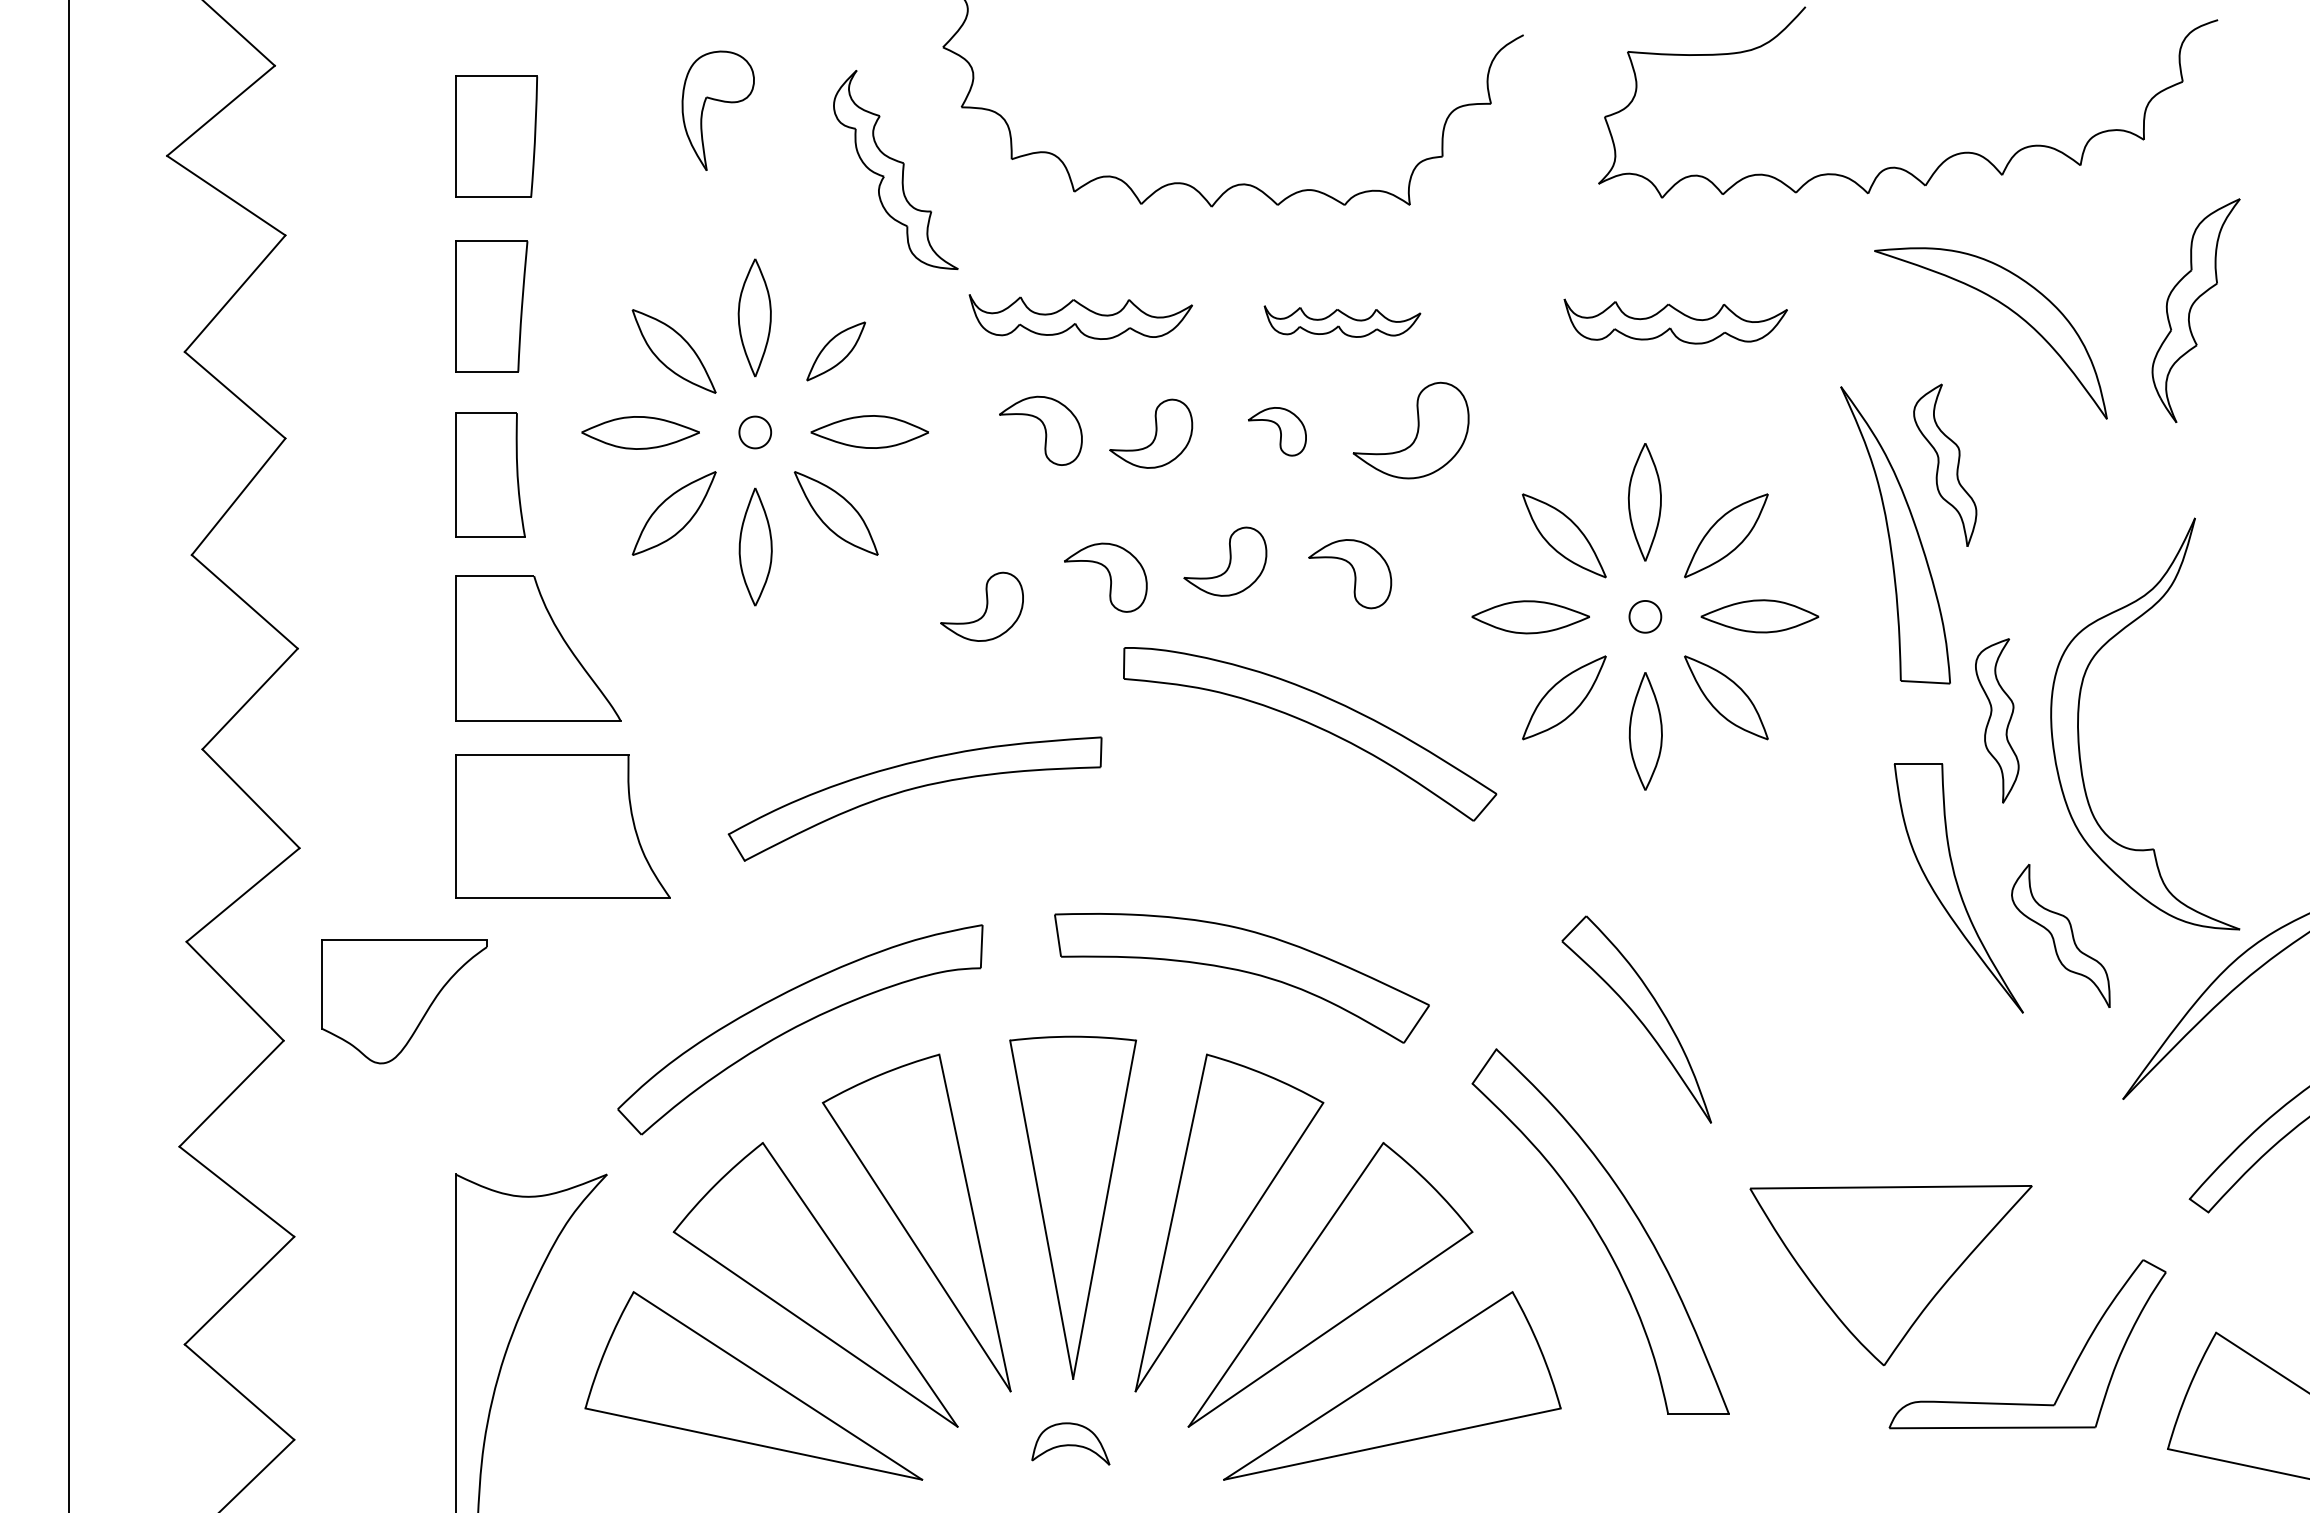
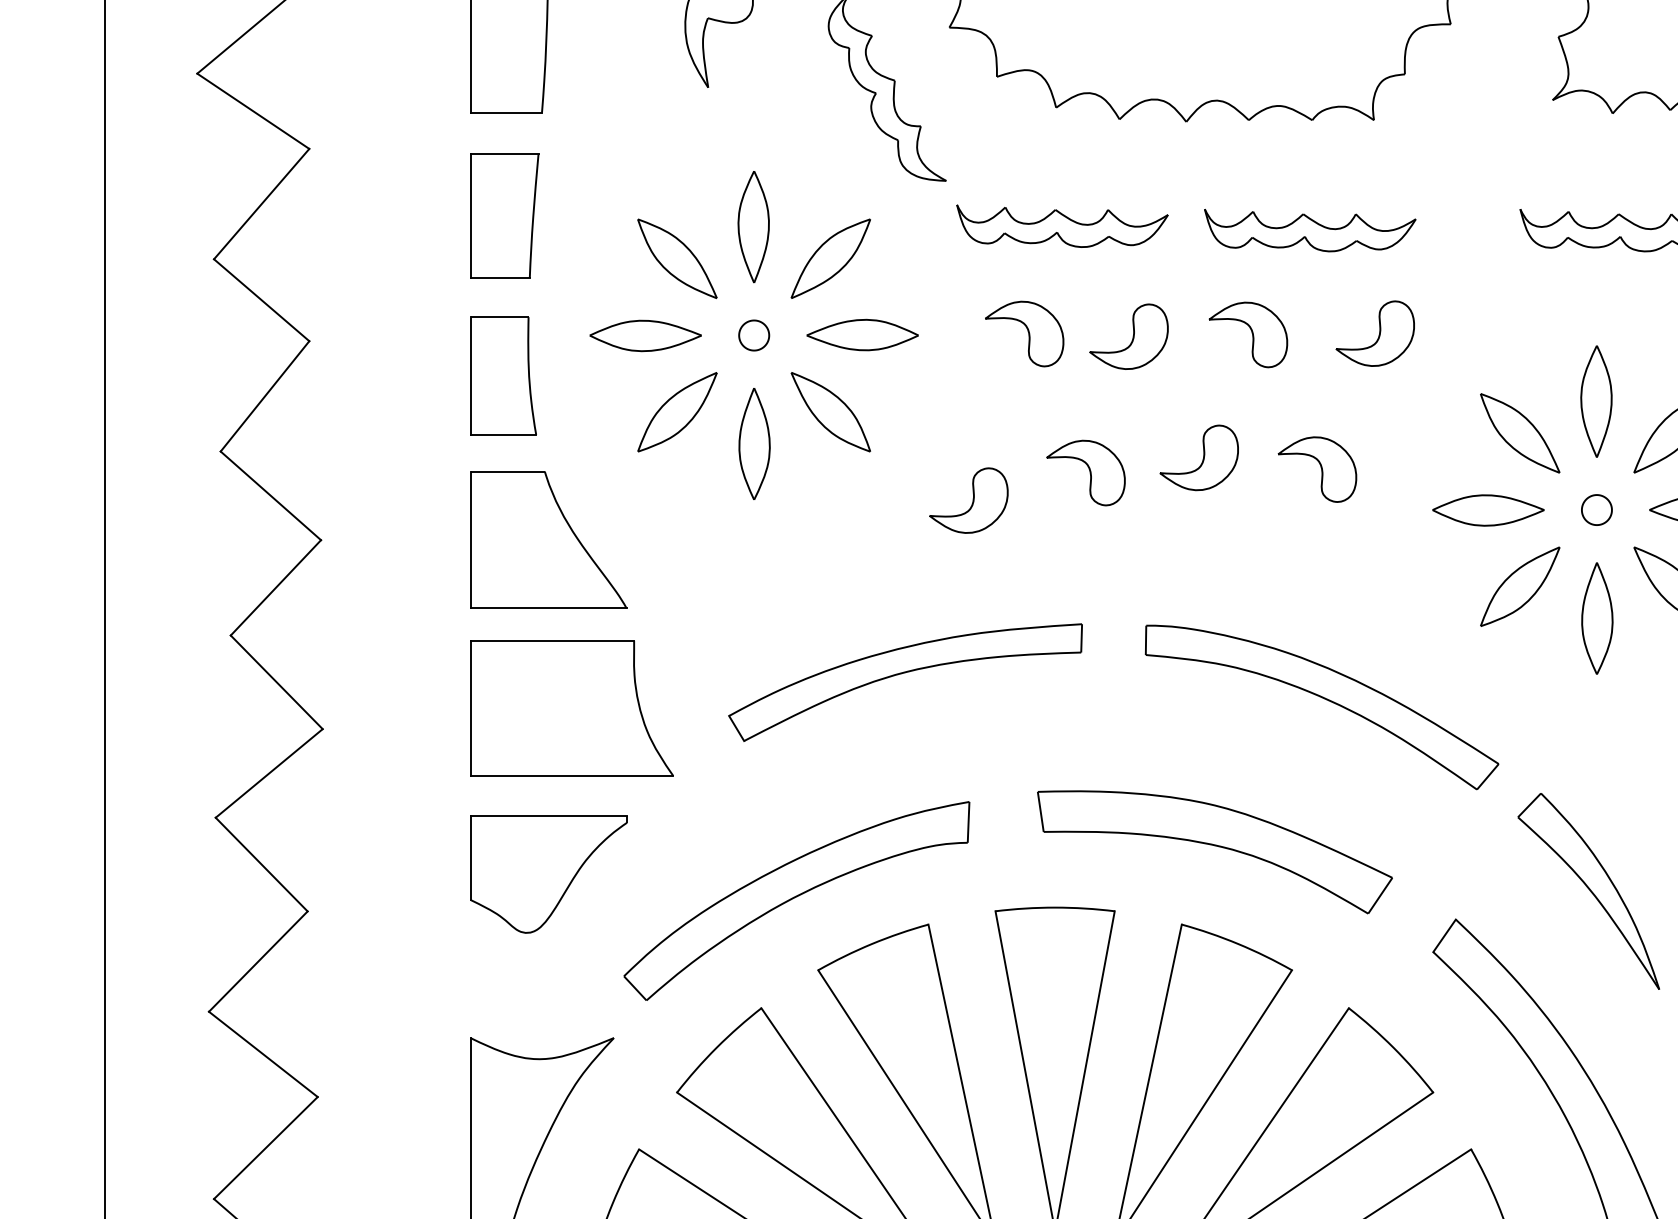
part: (1342, 321) -> (1310, 230), size x1.43
part: (835, 351) -> (830, 258), size x1.43
part: (1411, 430) -> (1375, 333), size x0.71
part: (1277, 431) -> (1248, 334), size x1.43
part: (1313, 726) -> (1325, 700), moved
part: (404, 1001) -> (548, 874), moved

